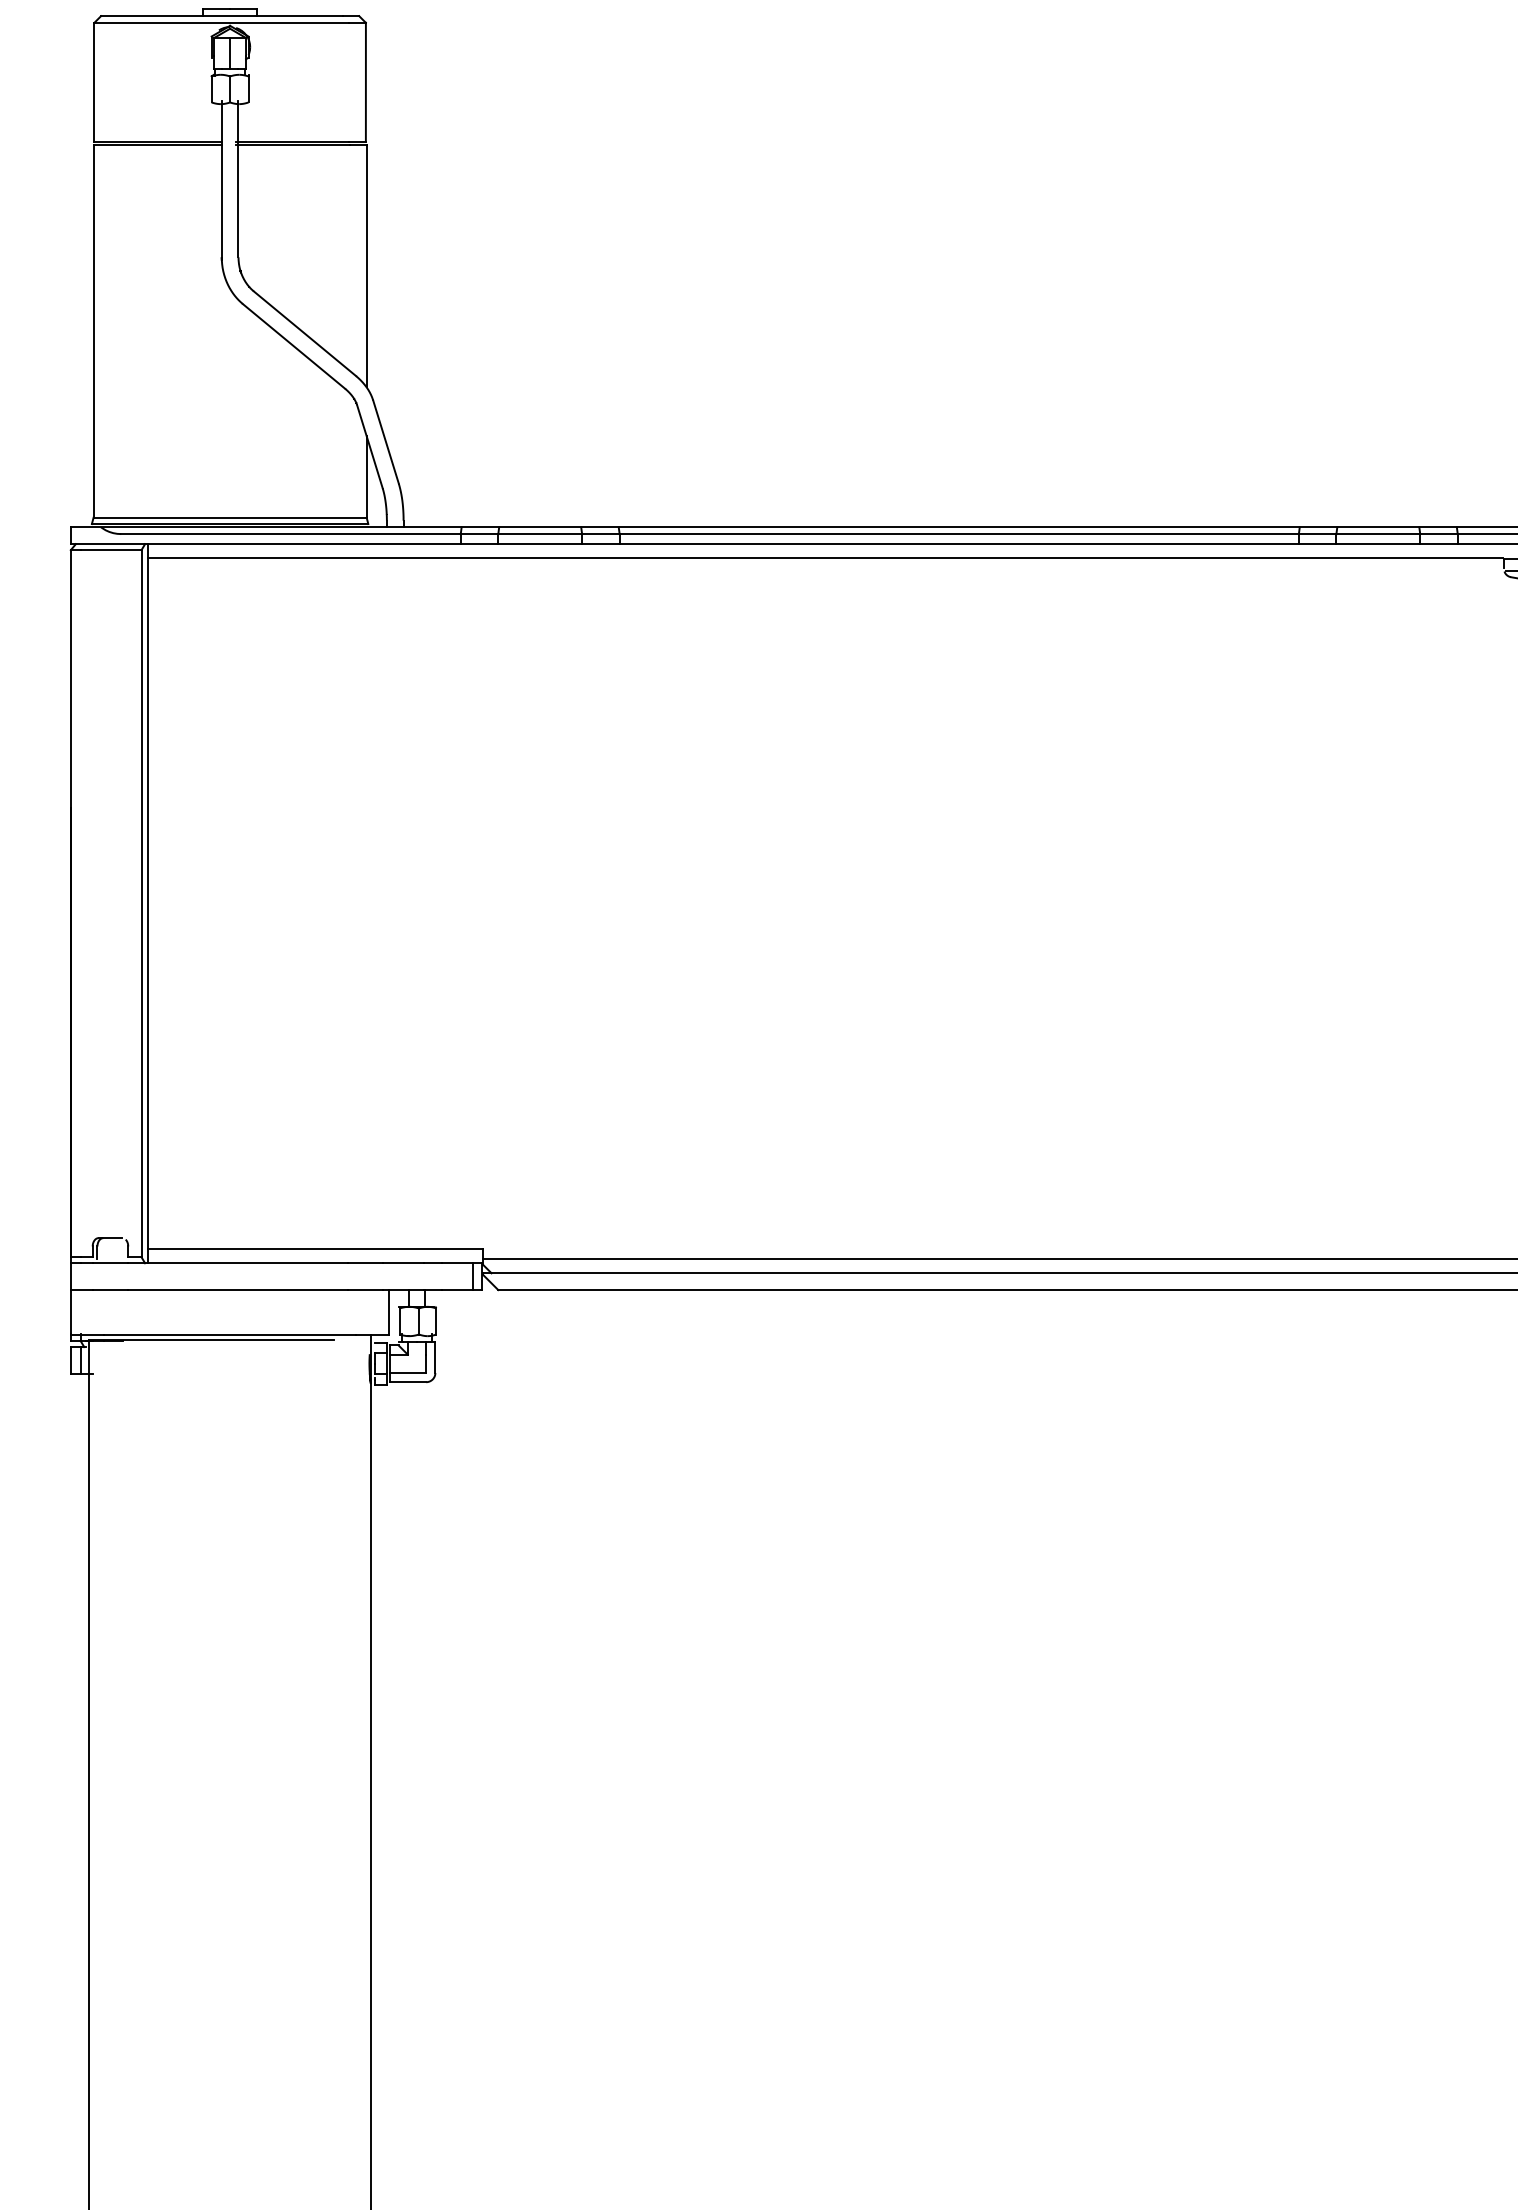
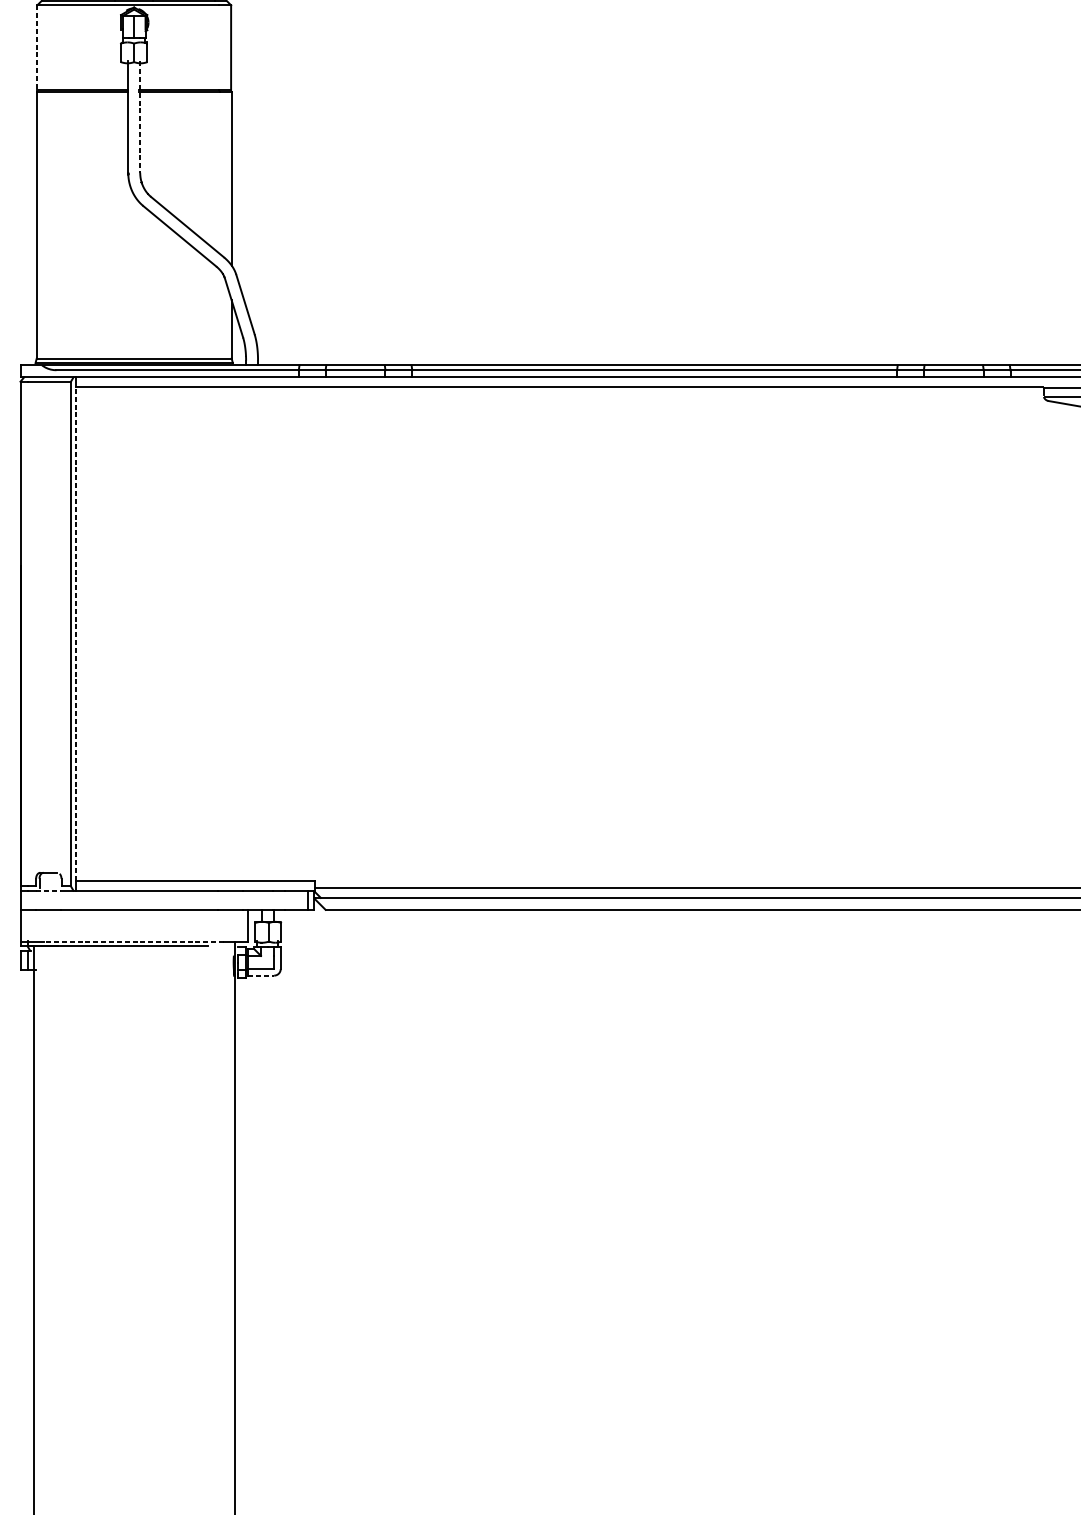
line: (94, 82) -> (37, 47), solid -> dashed
line: (238, 179) -> (140, 117), solid -> dashed
line: (147, 903) -> (75, 633), solid -> dashed
line: (110, 1263) -> (48, 890), solid -> dashed
line: (230, 1335) -> (134, 942), solid -> dashed
line: (408, 1382) -> (261, 975), solid -> dashed

